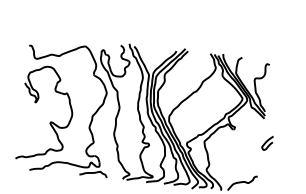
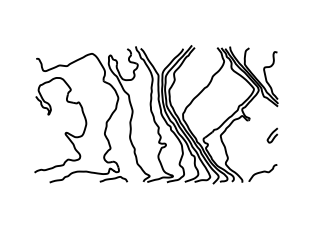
curve: (267, 142) -> (272, 134), moved

